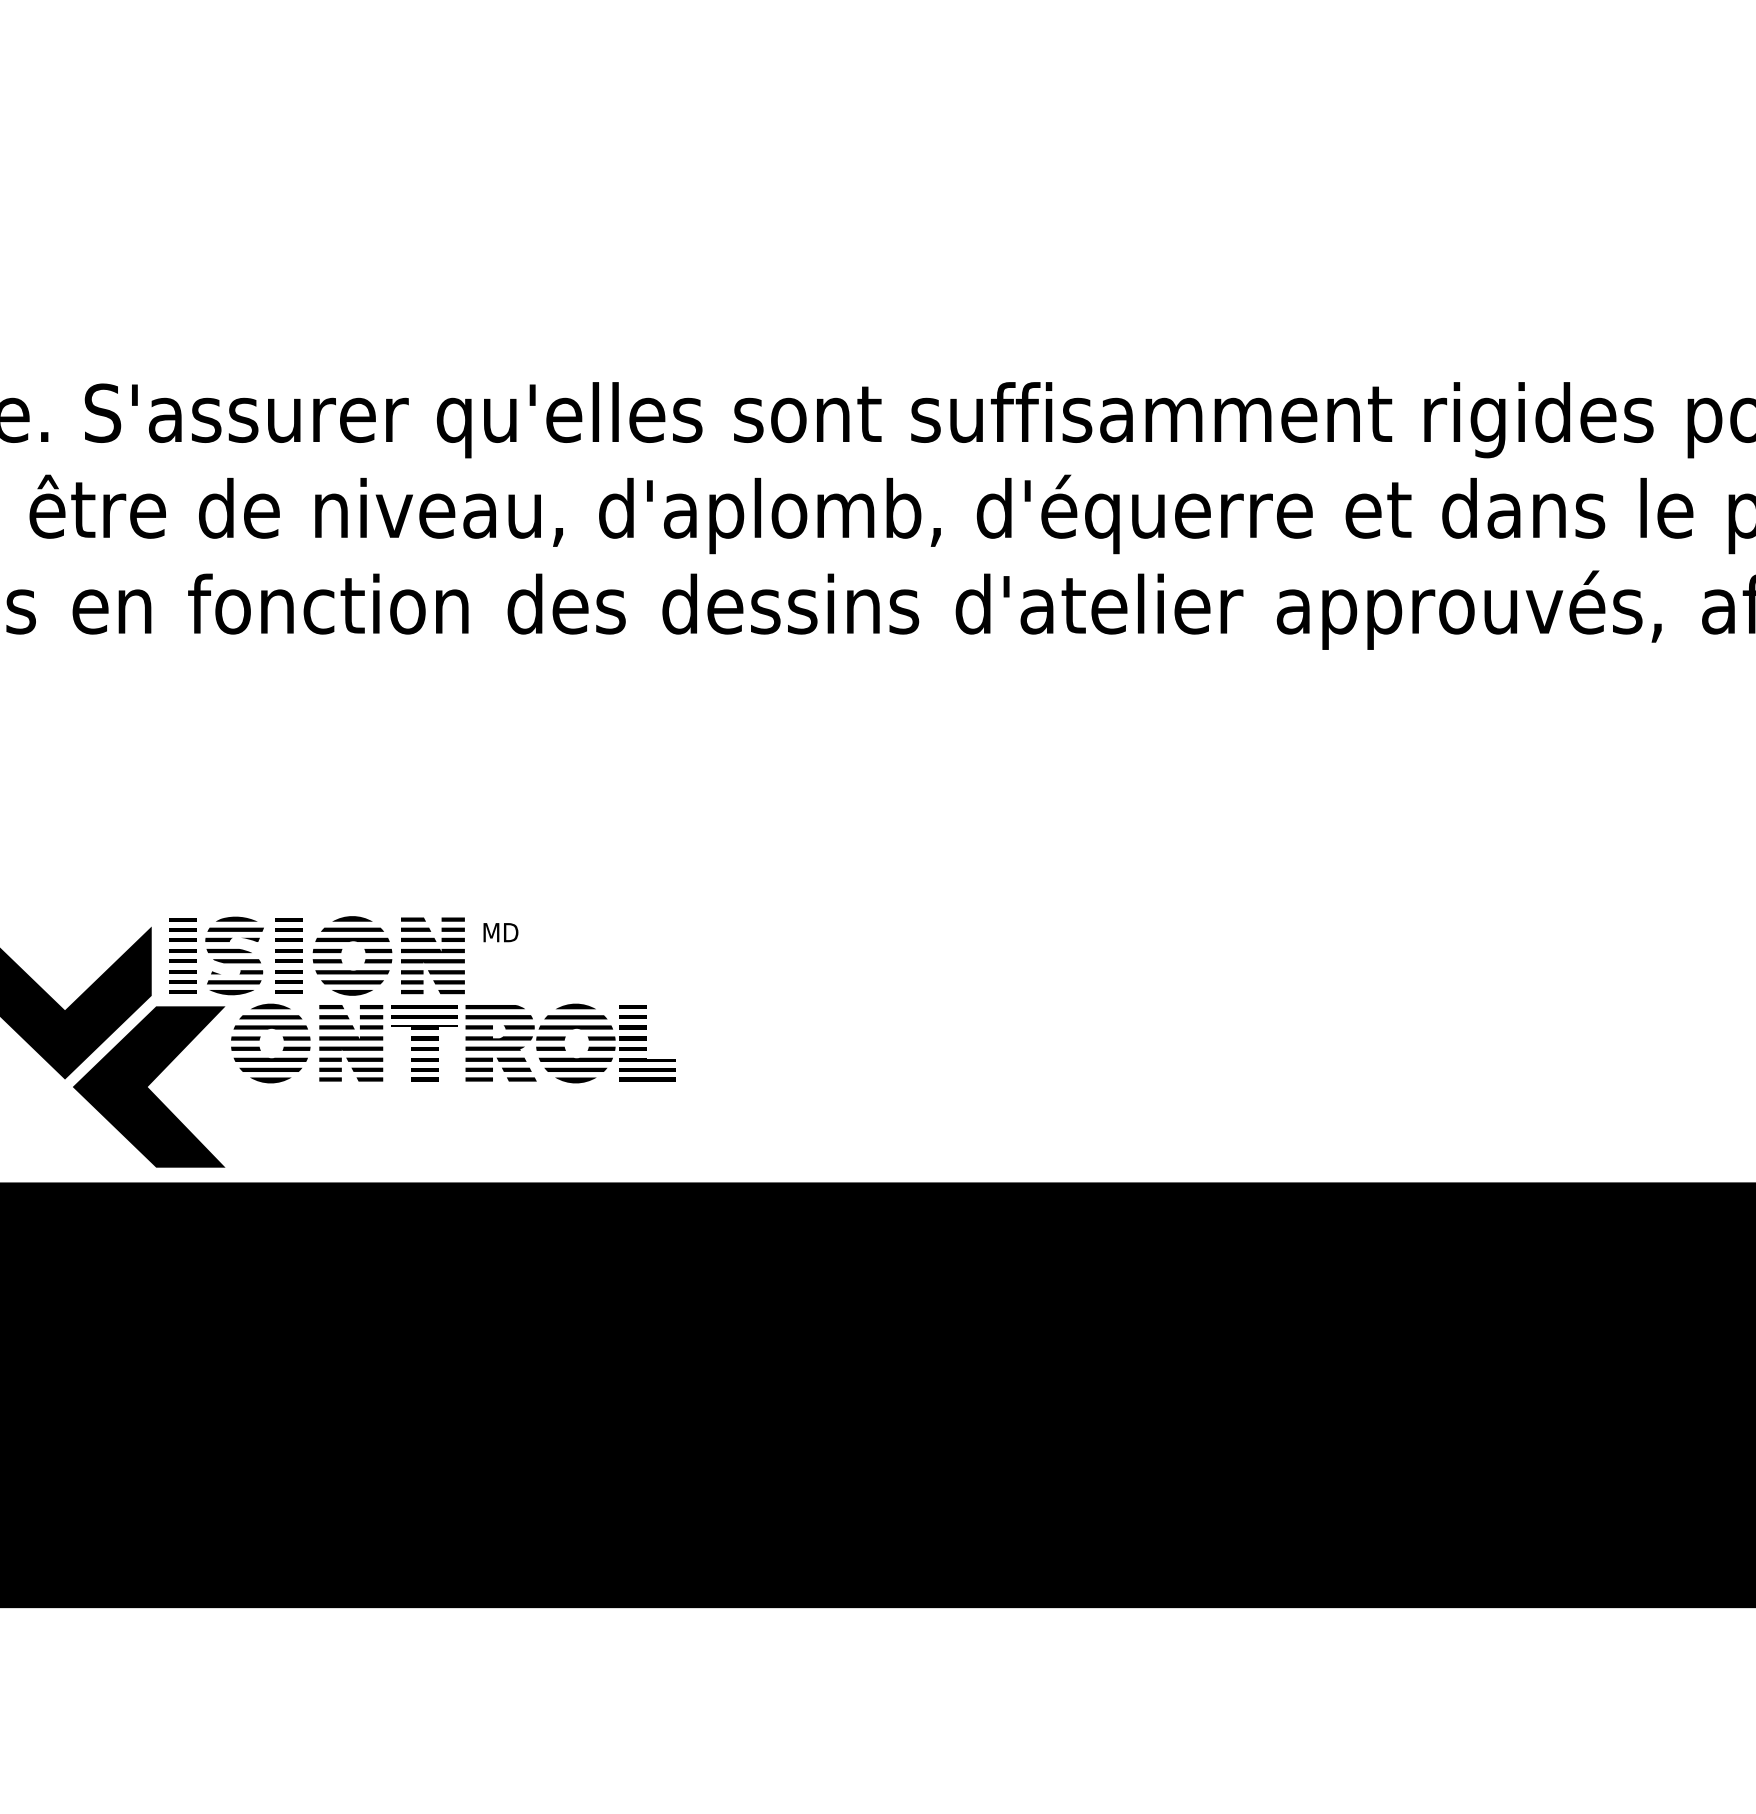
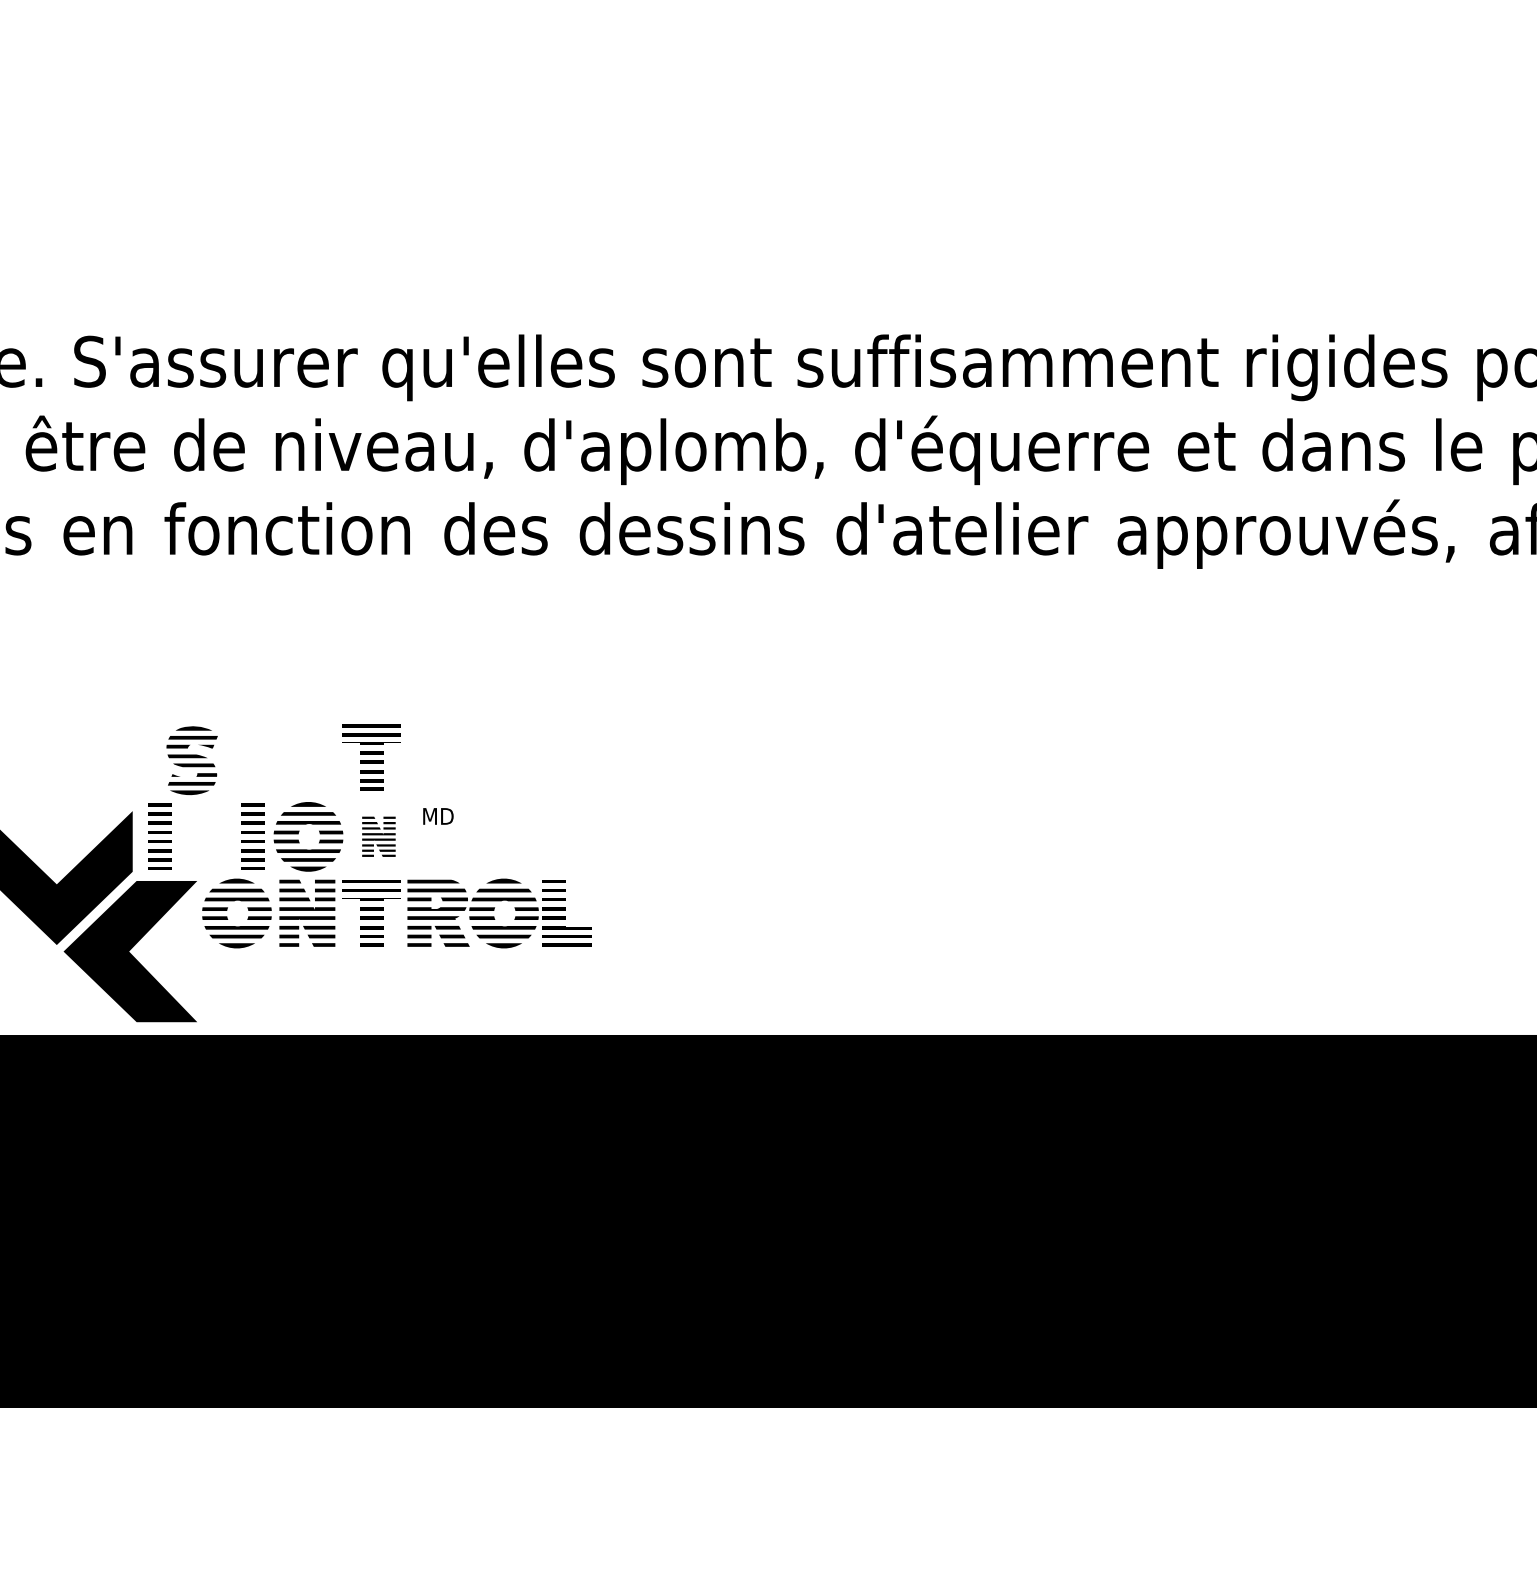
part: (424, 865) -> (371, 757), added
part: (234, 955) -> (192, 760), moved
part: (432, 955) -> (378, 836), size x0.6

